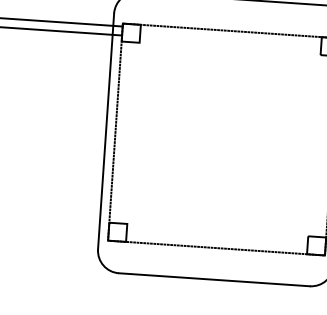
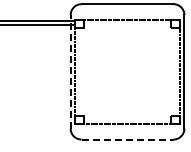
line: (105, 130) -> (70, 71), solid -> dashed
line: (216, 279) -> (128, 139), solid -> dashed

